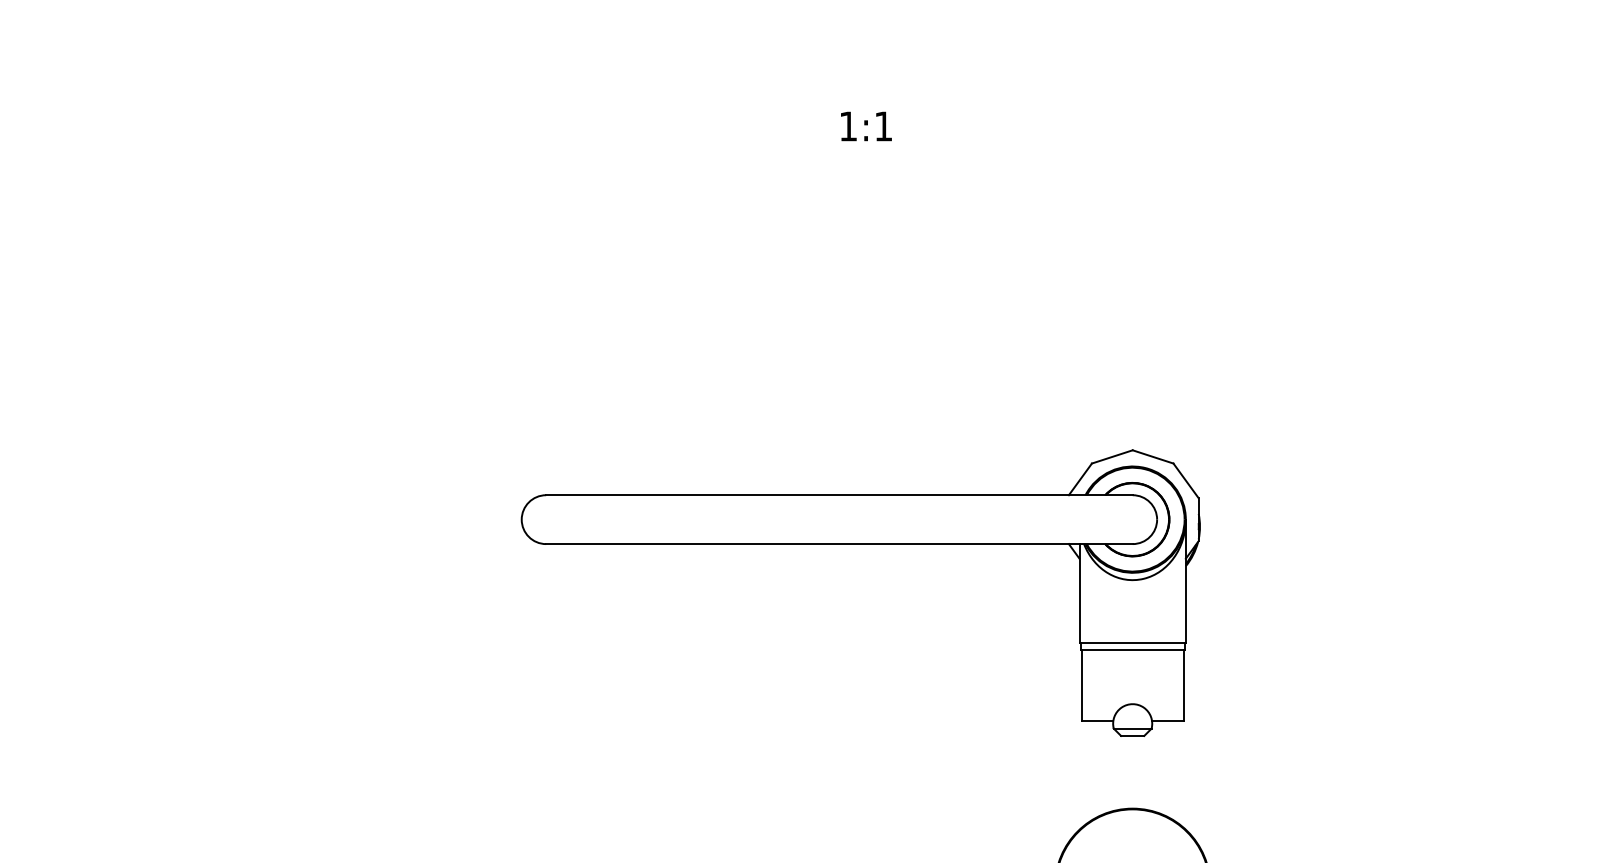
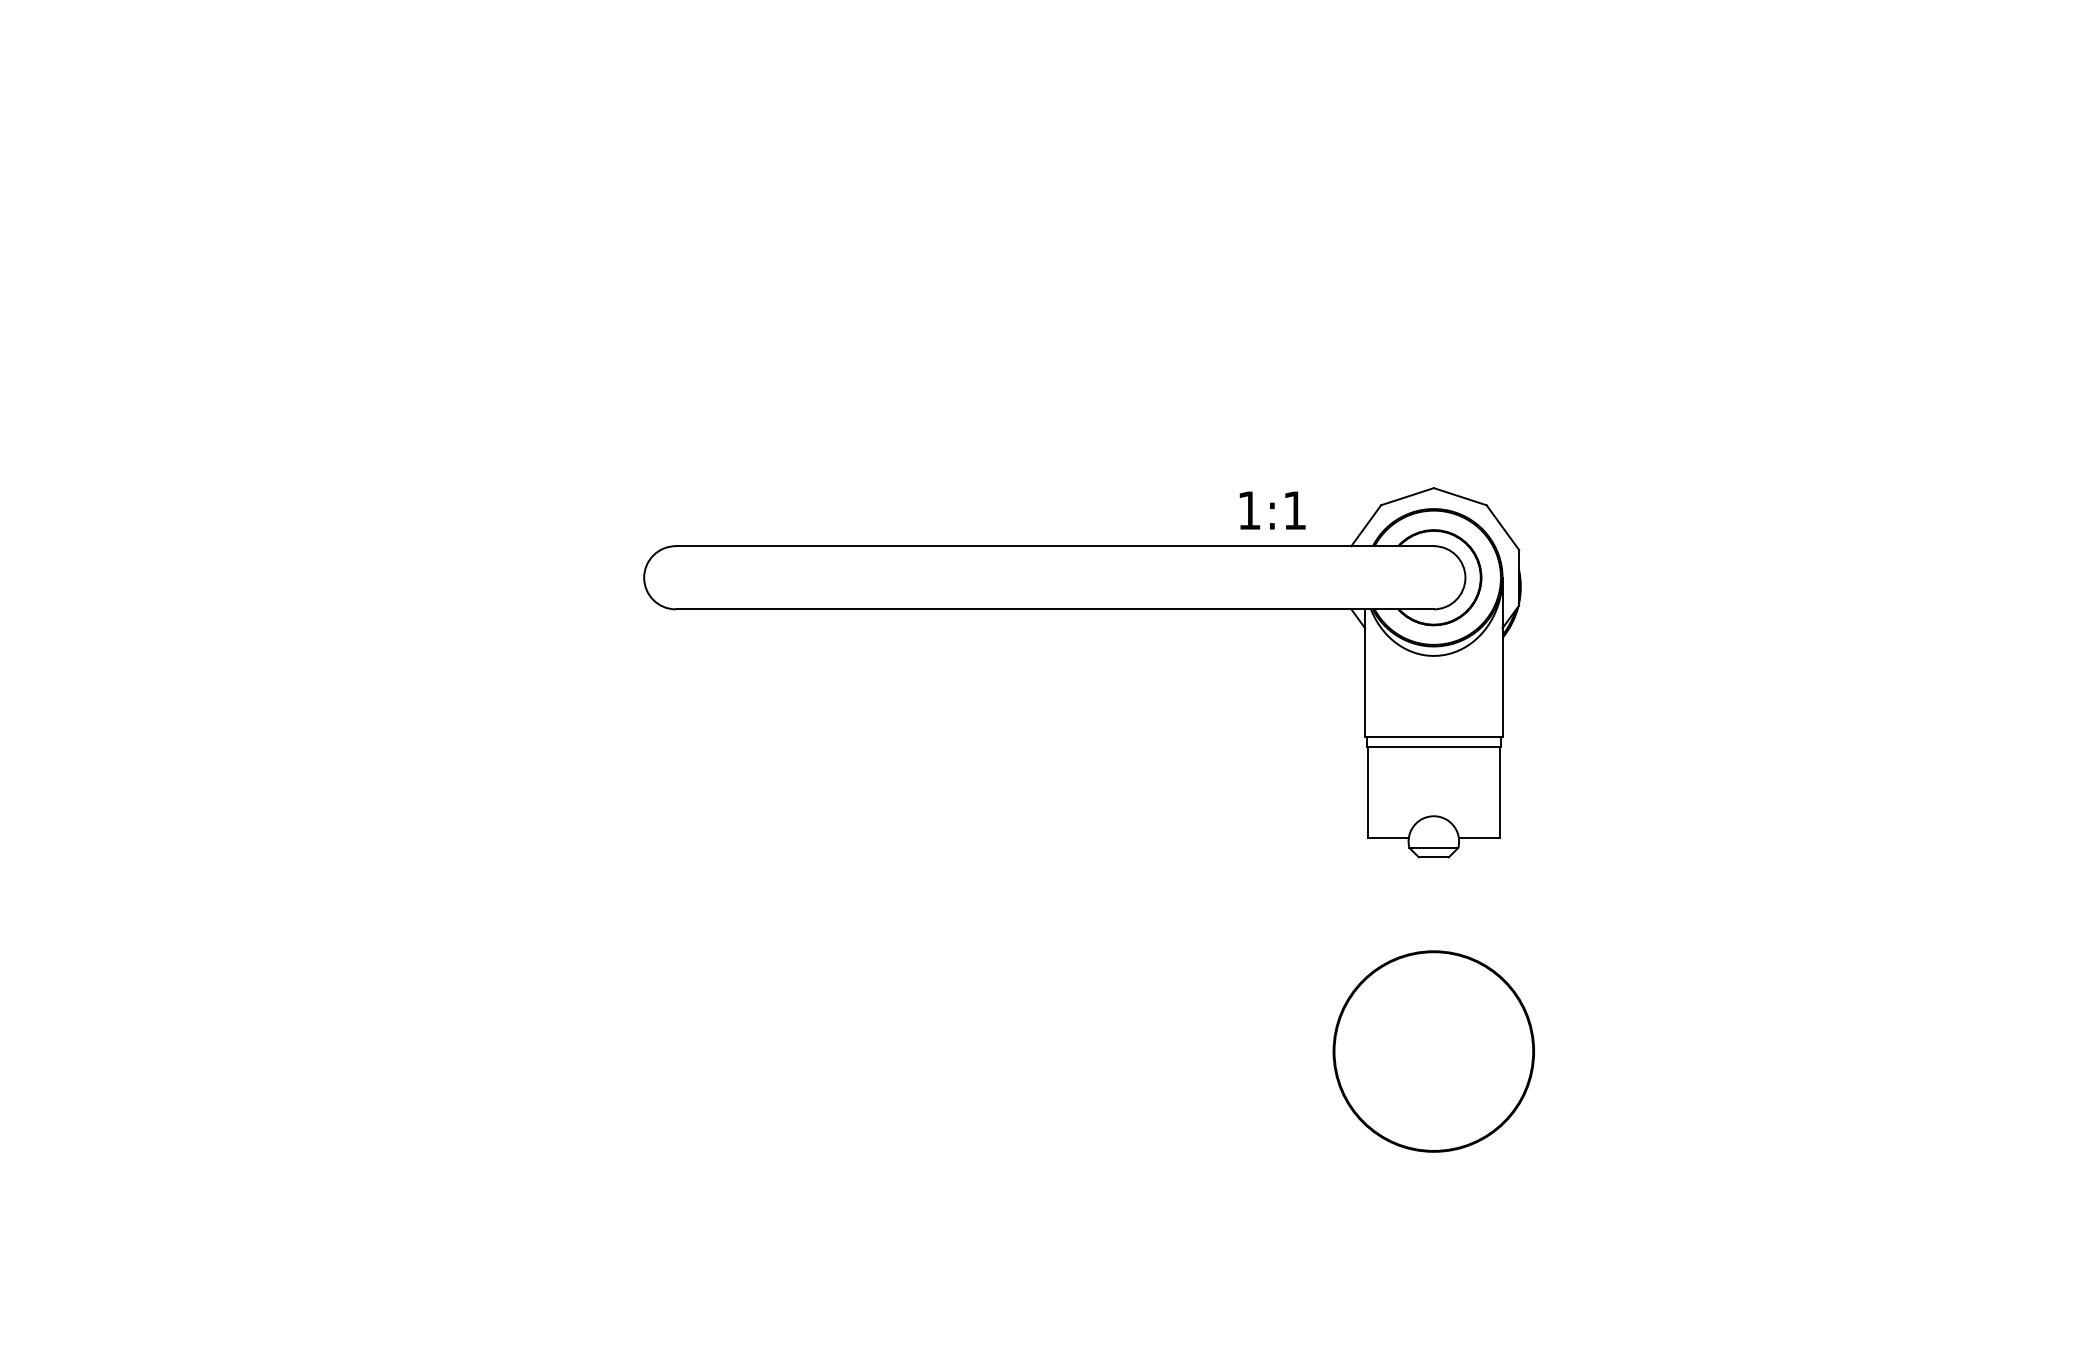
text: (866, 126) -> (1272, 510), moved

